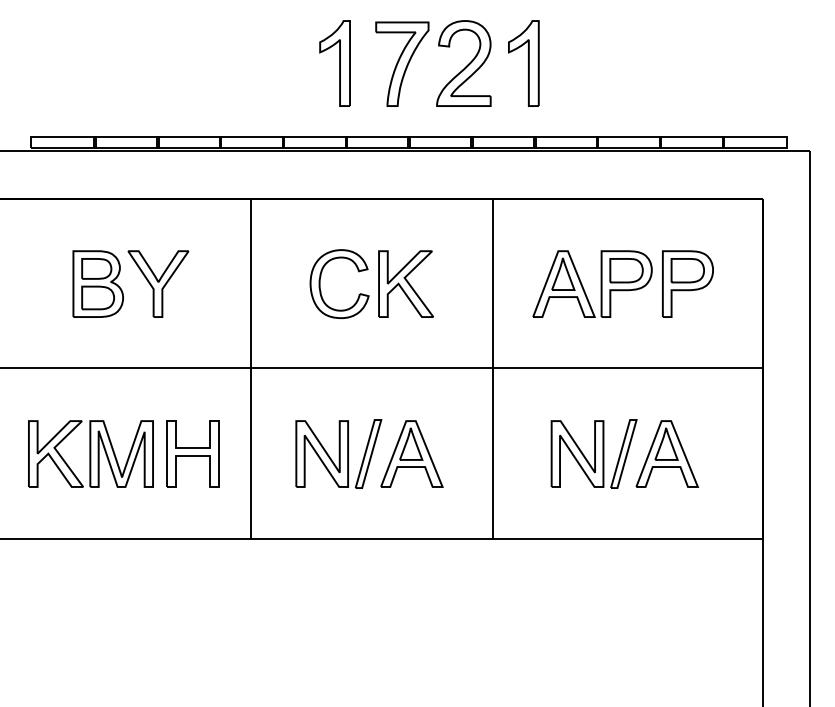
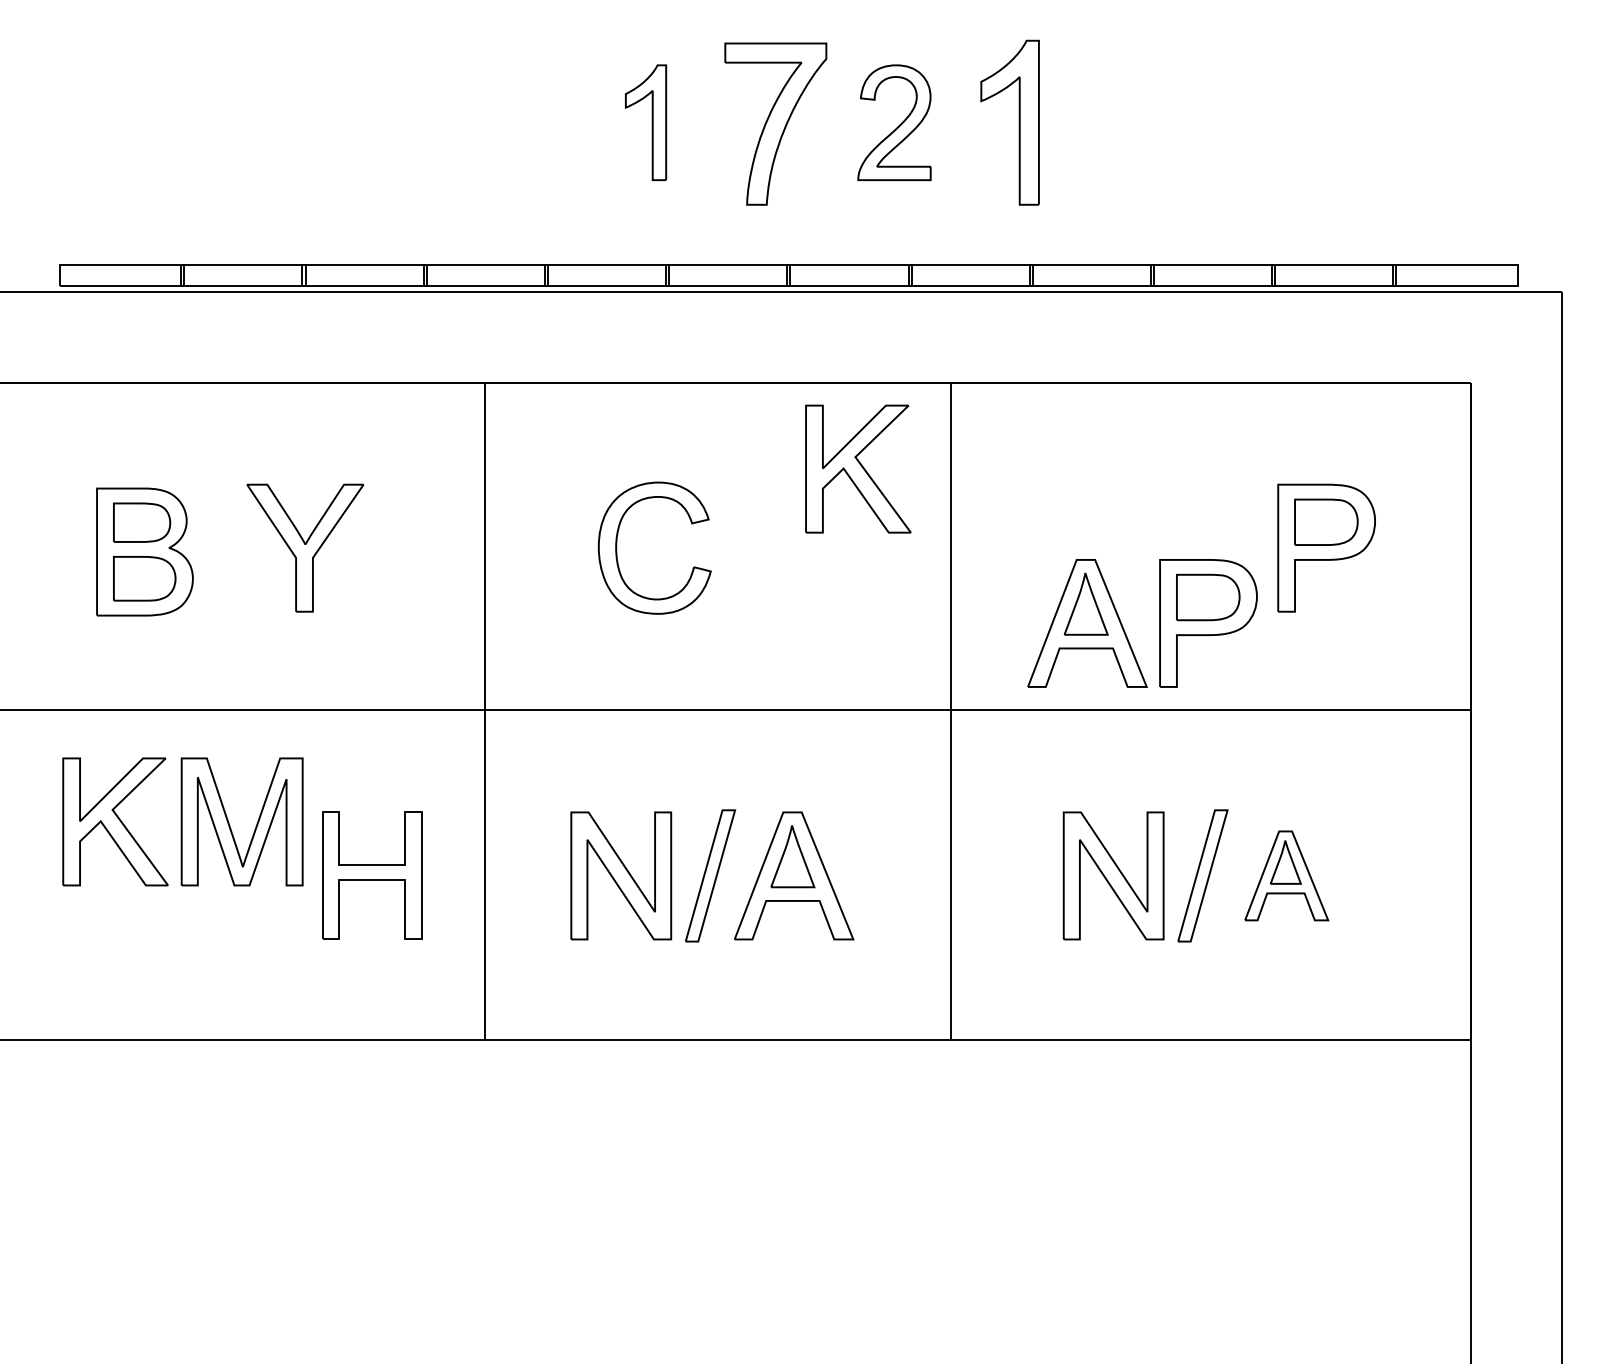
part: (334, 63) -> (644, 122), size x0.7
part: (463, 63) -> (893, 122), size x0.7
part: (97, 283) -> (143, 550), moved
part: (405, 283) -> (857, 467), moved
part: (600, 283) -> (1157, 622), moved
part: (90, 453) -> (182, 820), moved
part: (667, 453) -> (1287, 874), size x0.7

